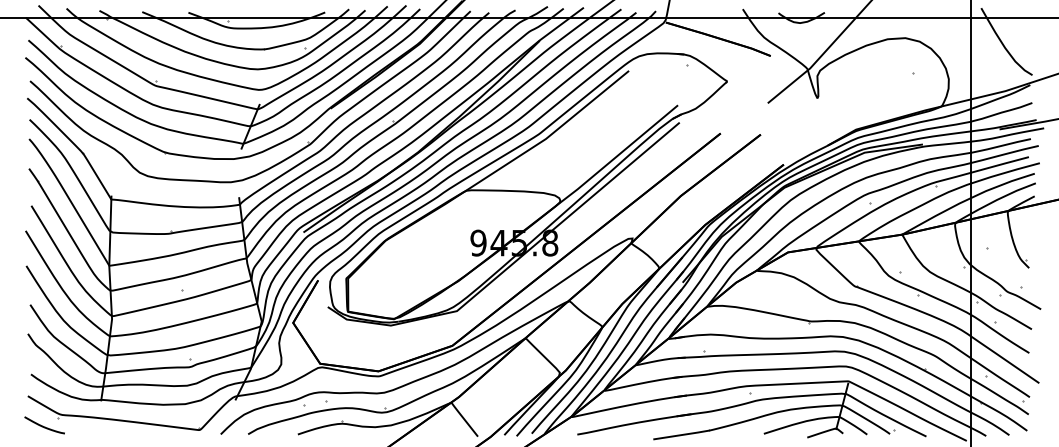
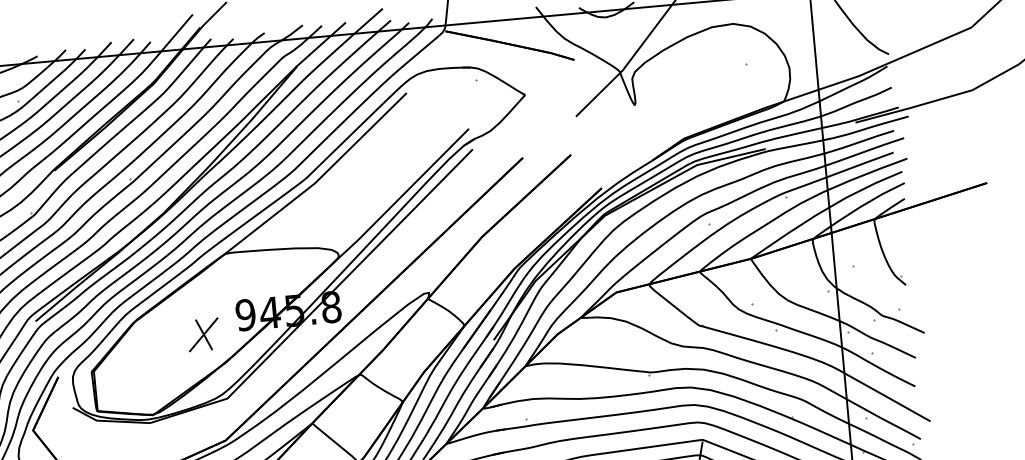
part: (441, 255) -> (202, 333), added

